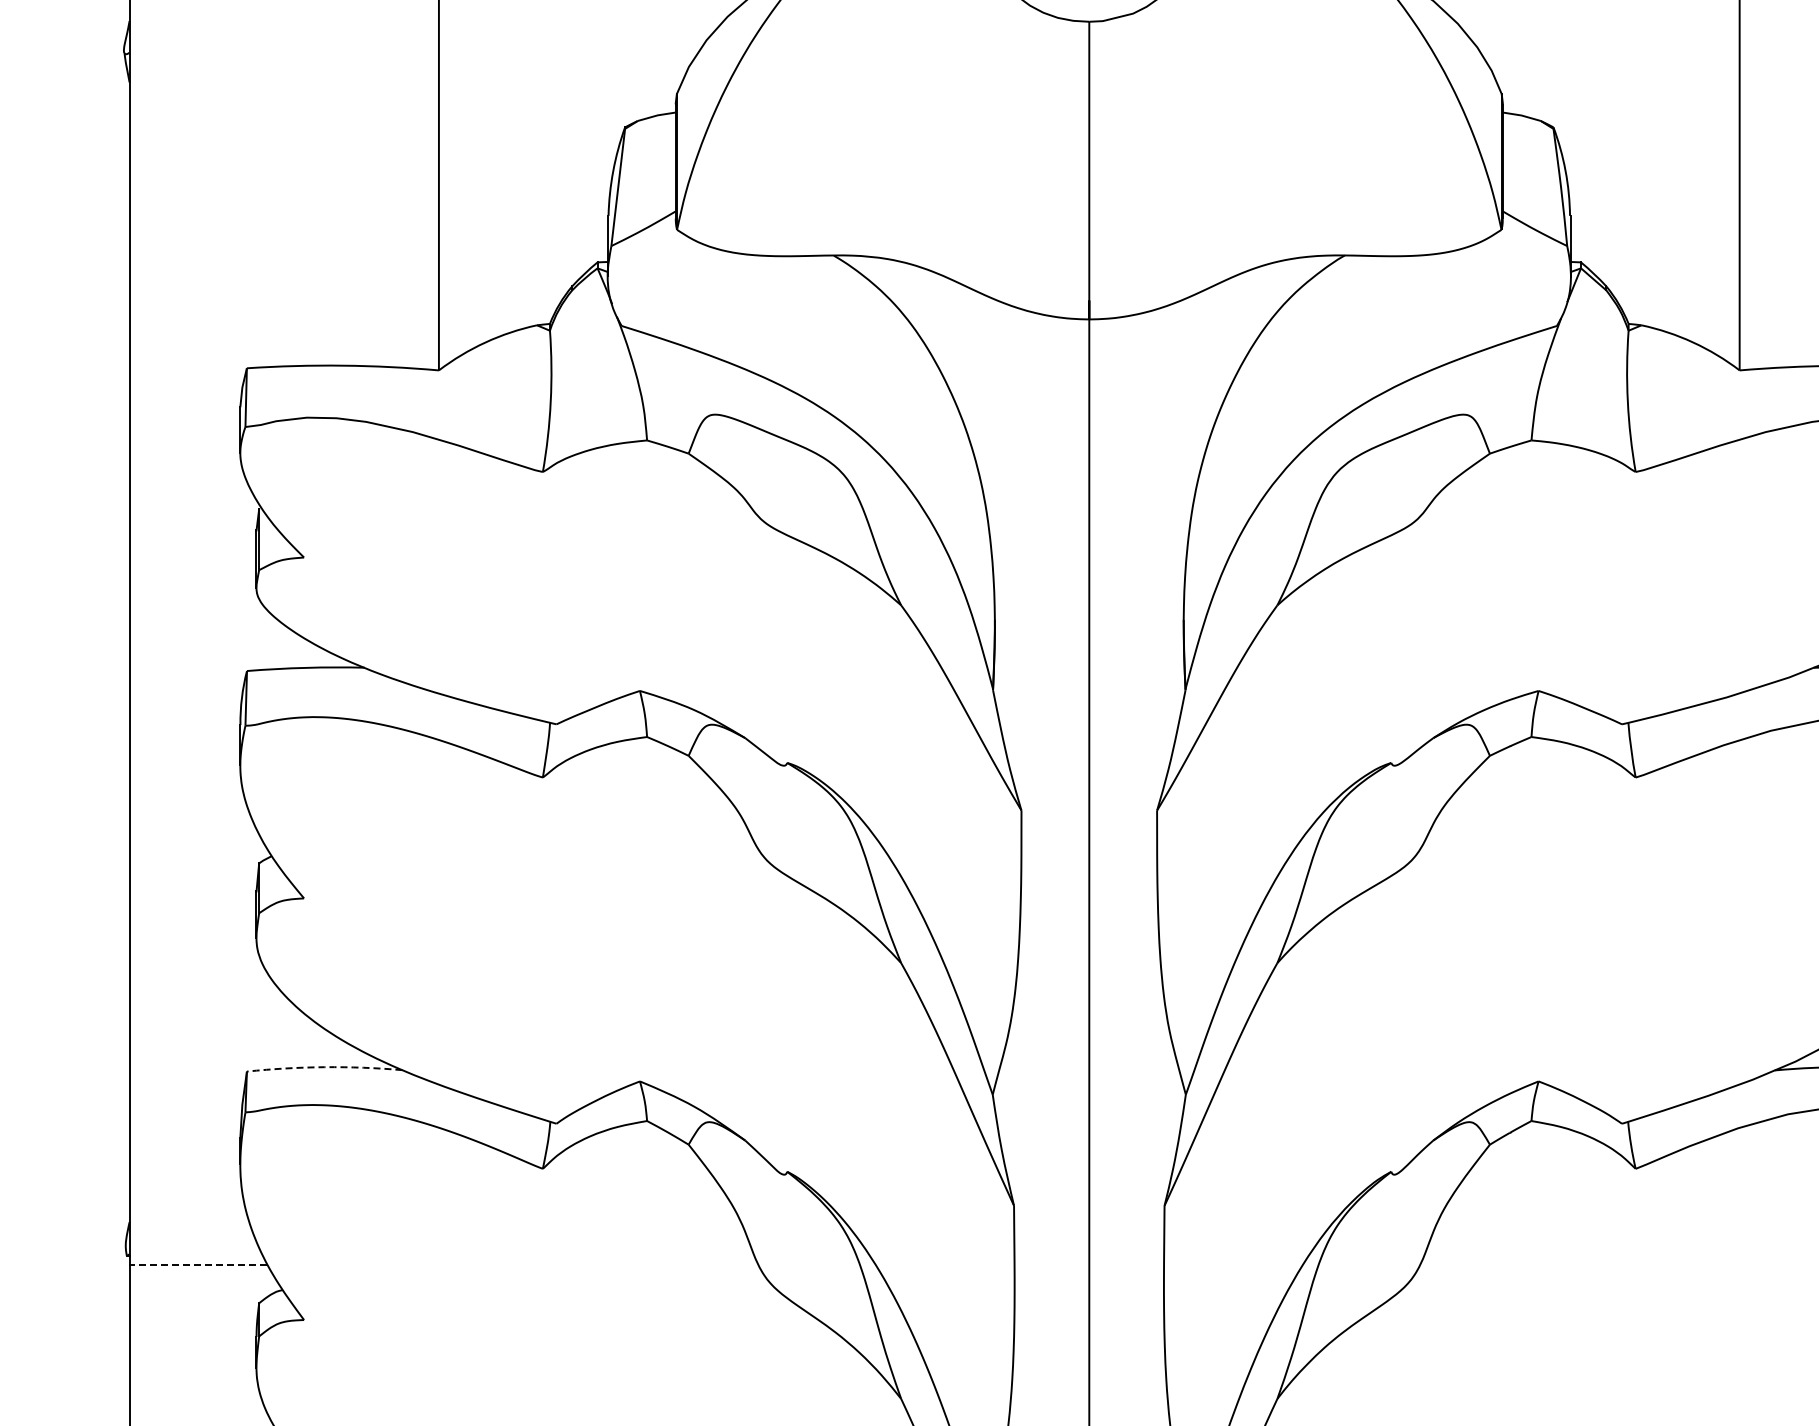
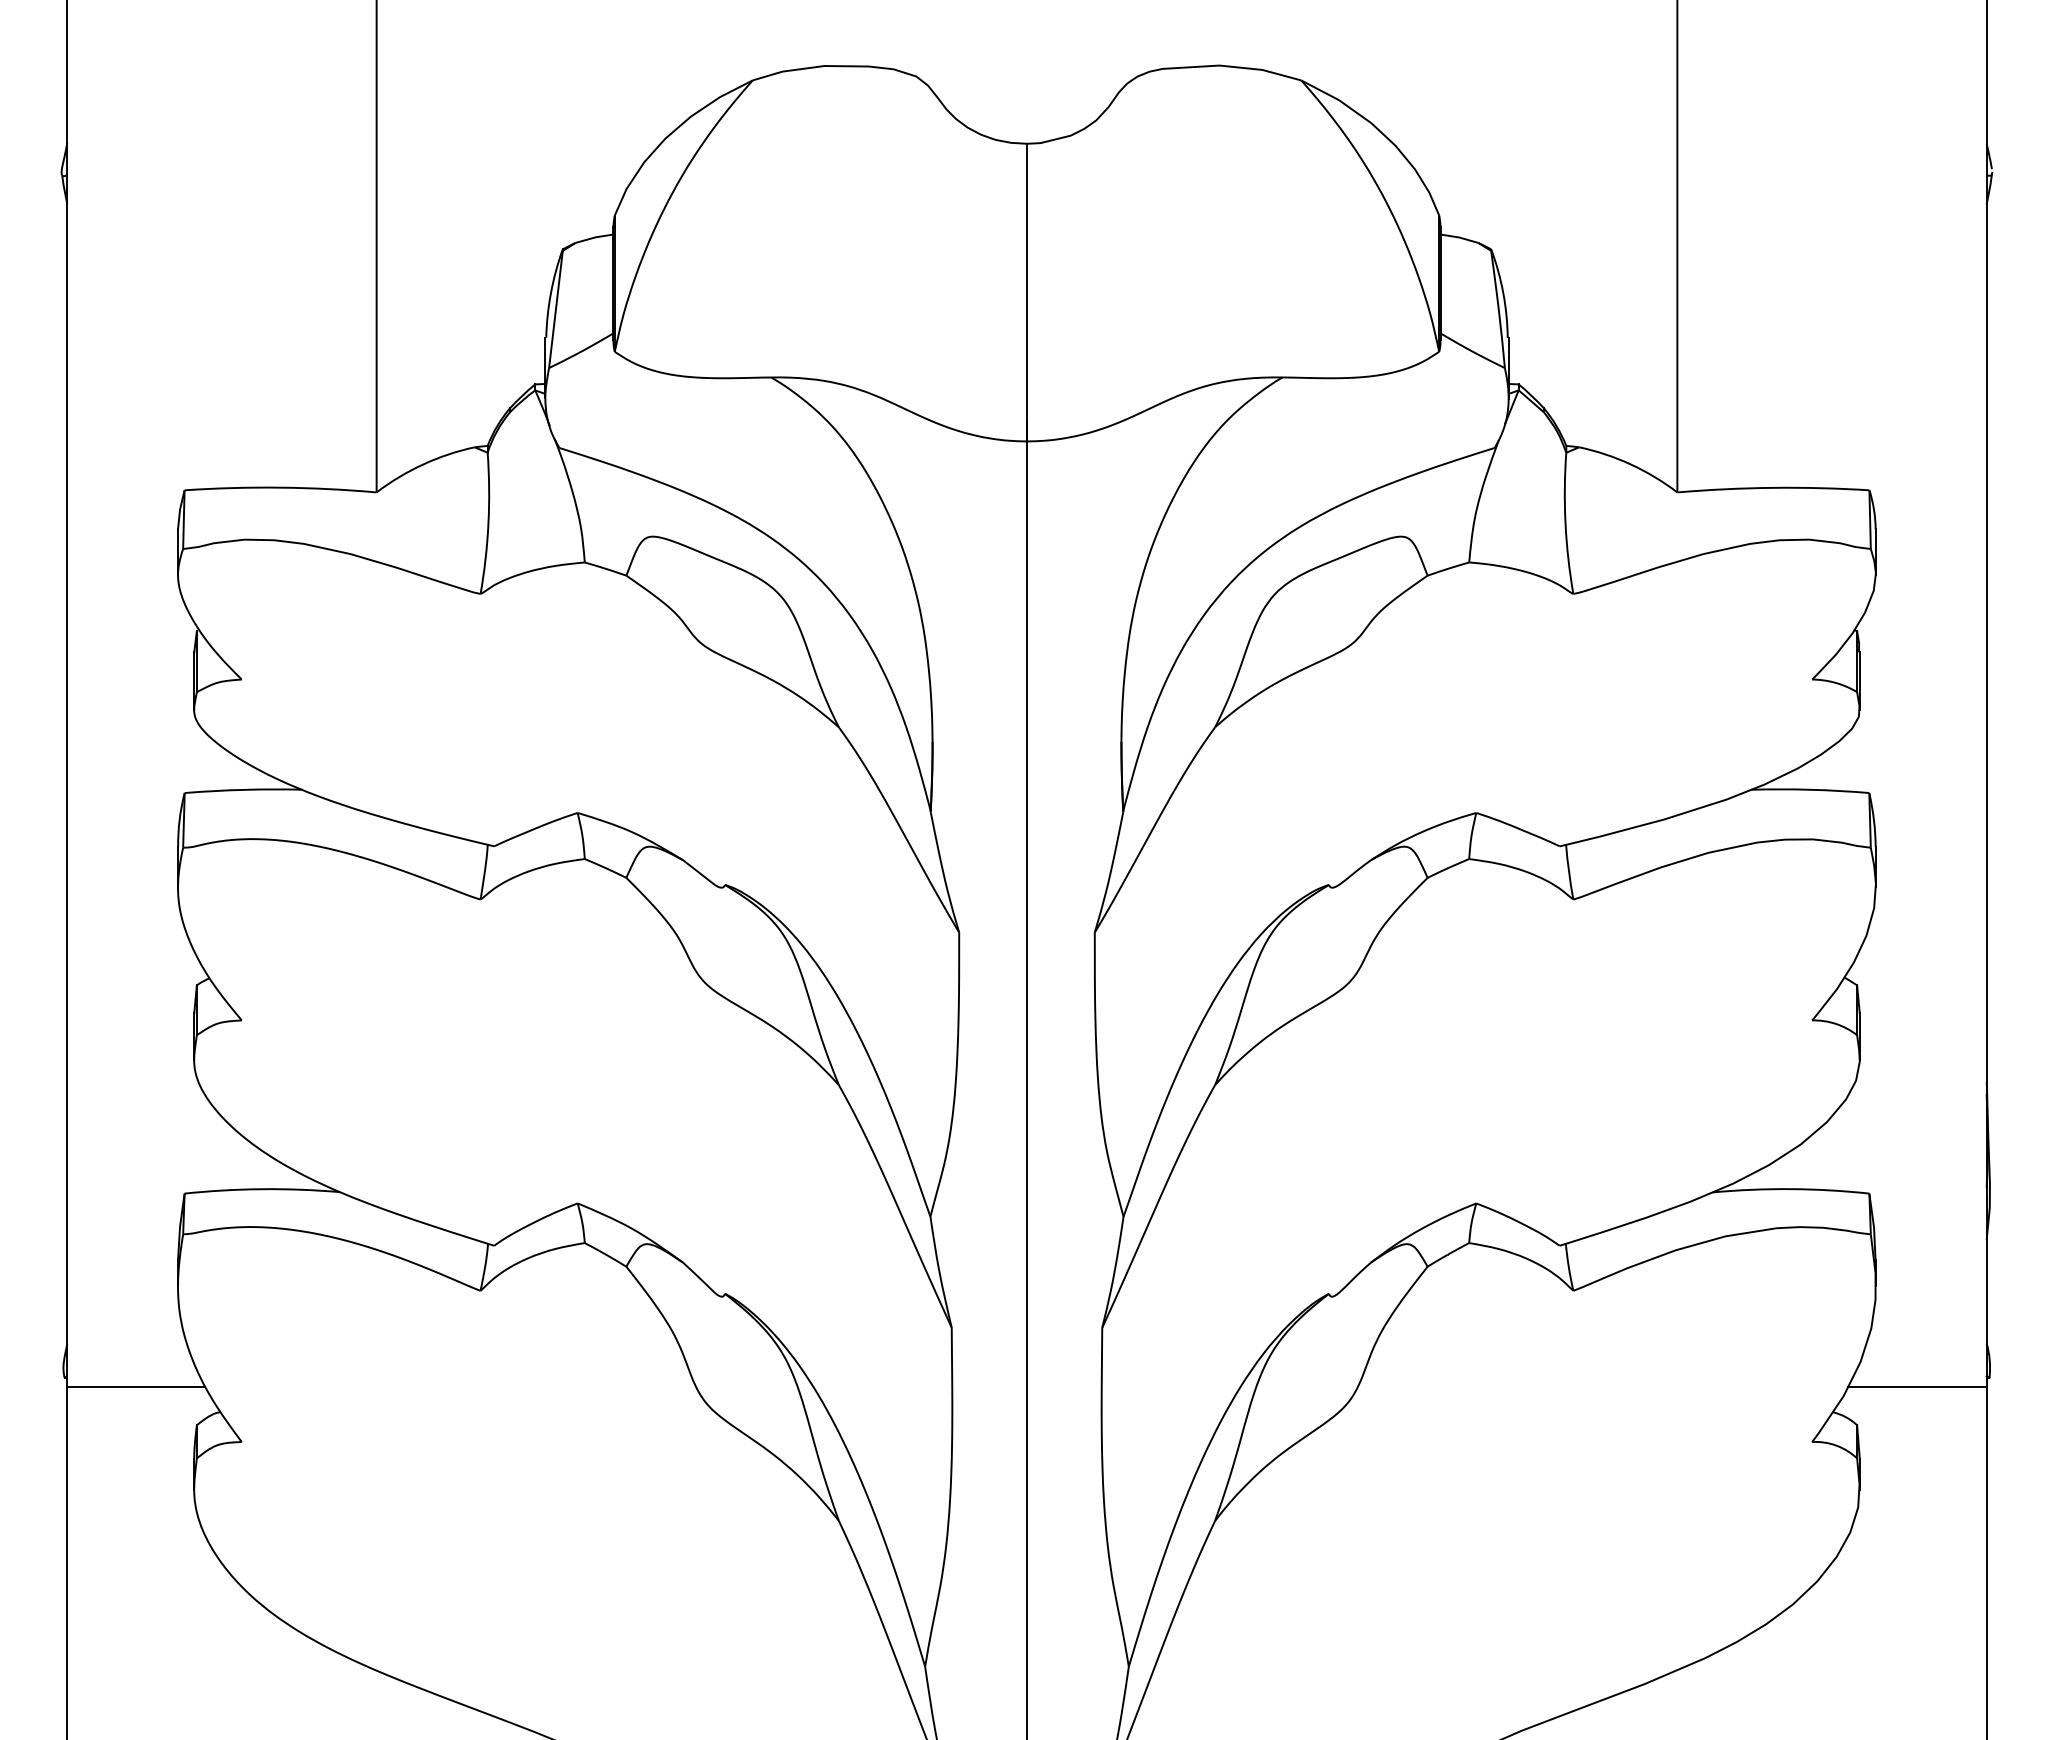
arc: (324, 1067) -> (262, 1189), dashed -> solid
line: (198, 1264) -> (136, 1386), dashed -> solid

